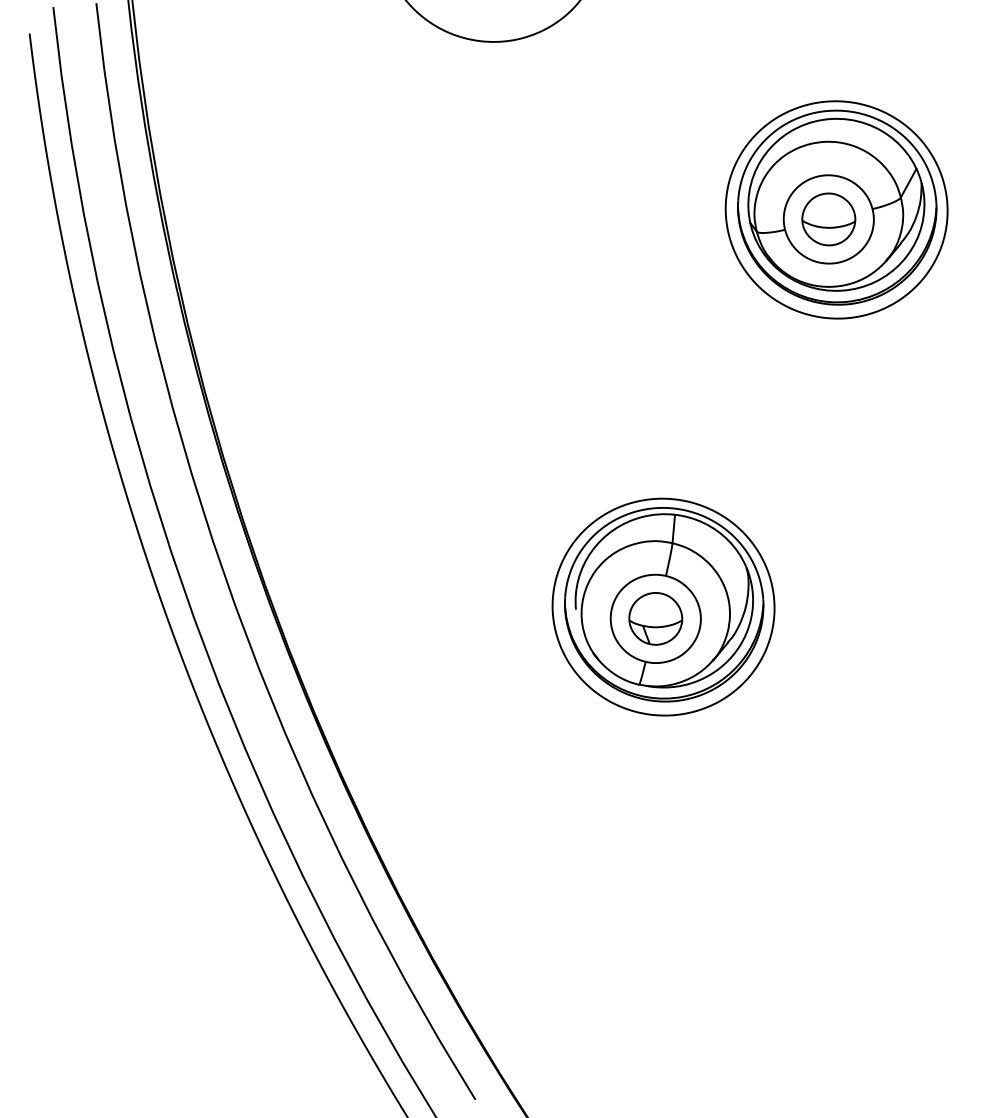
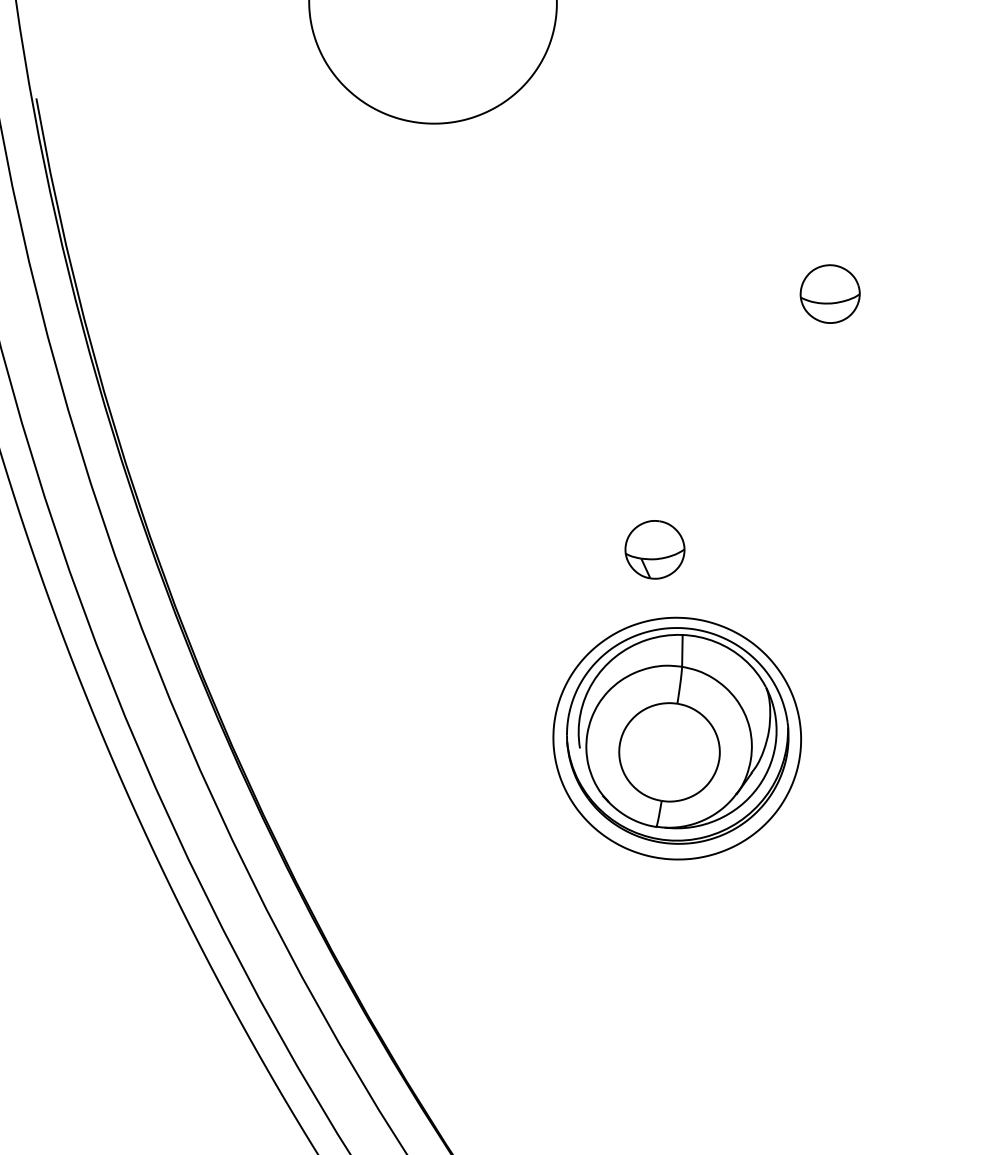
part: (836, 209) -> (837, 282), removed
part: (655, 618) -> (654, 549), moved

